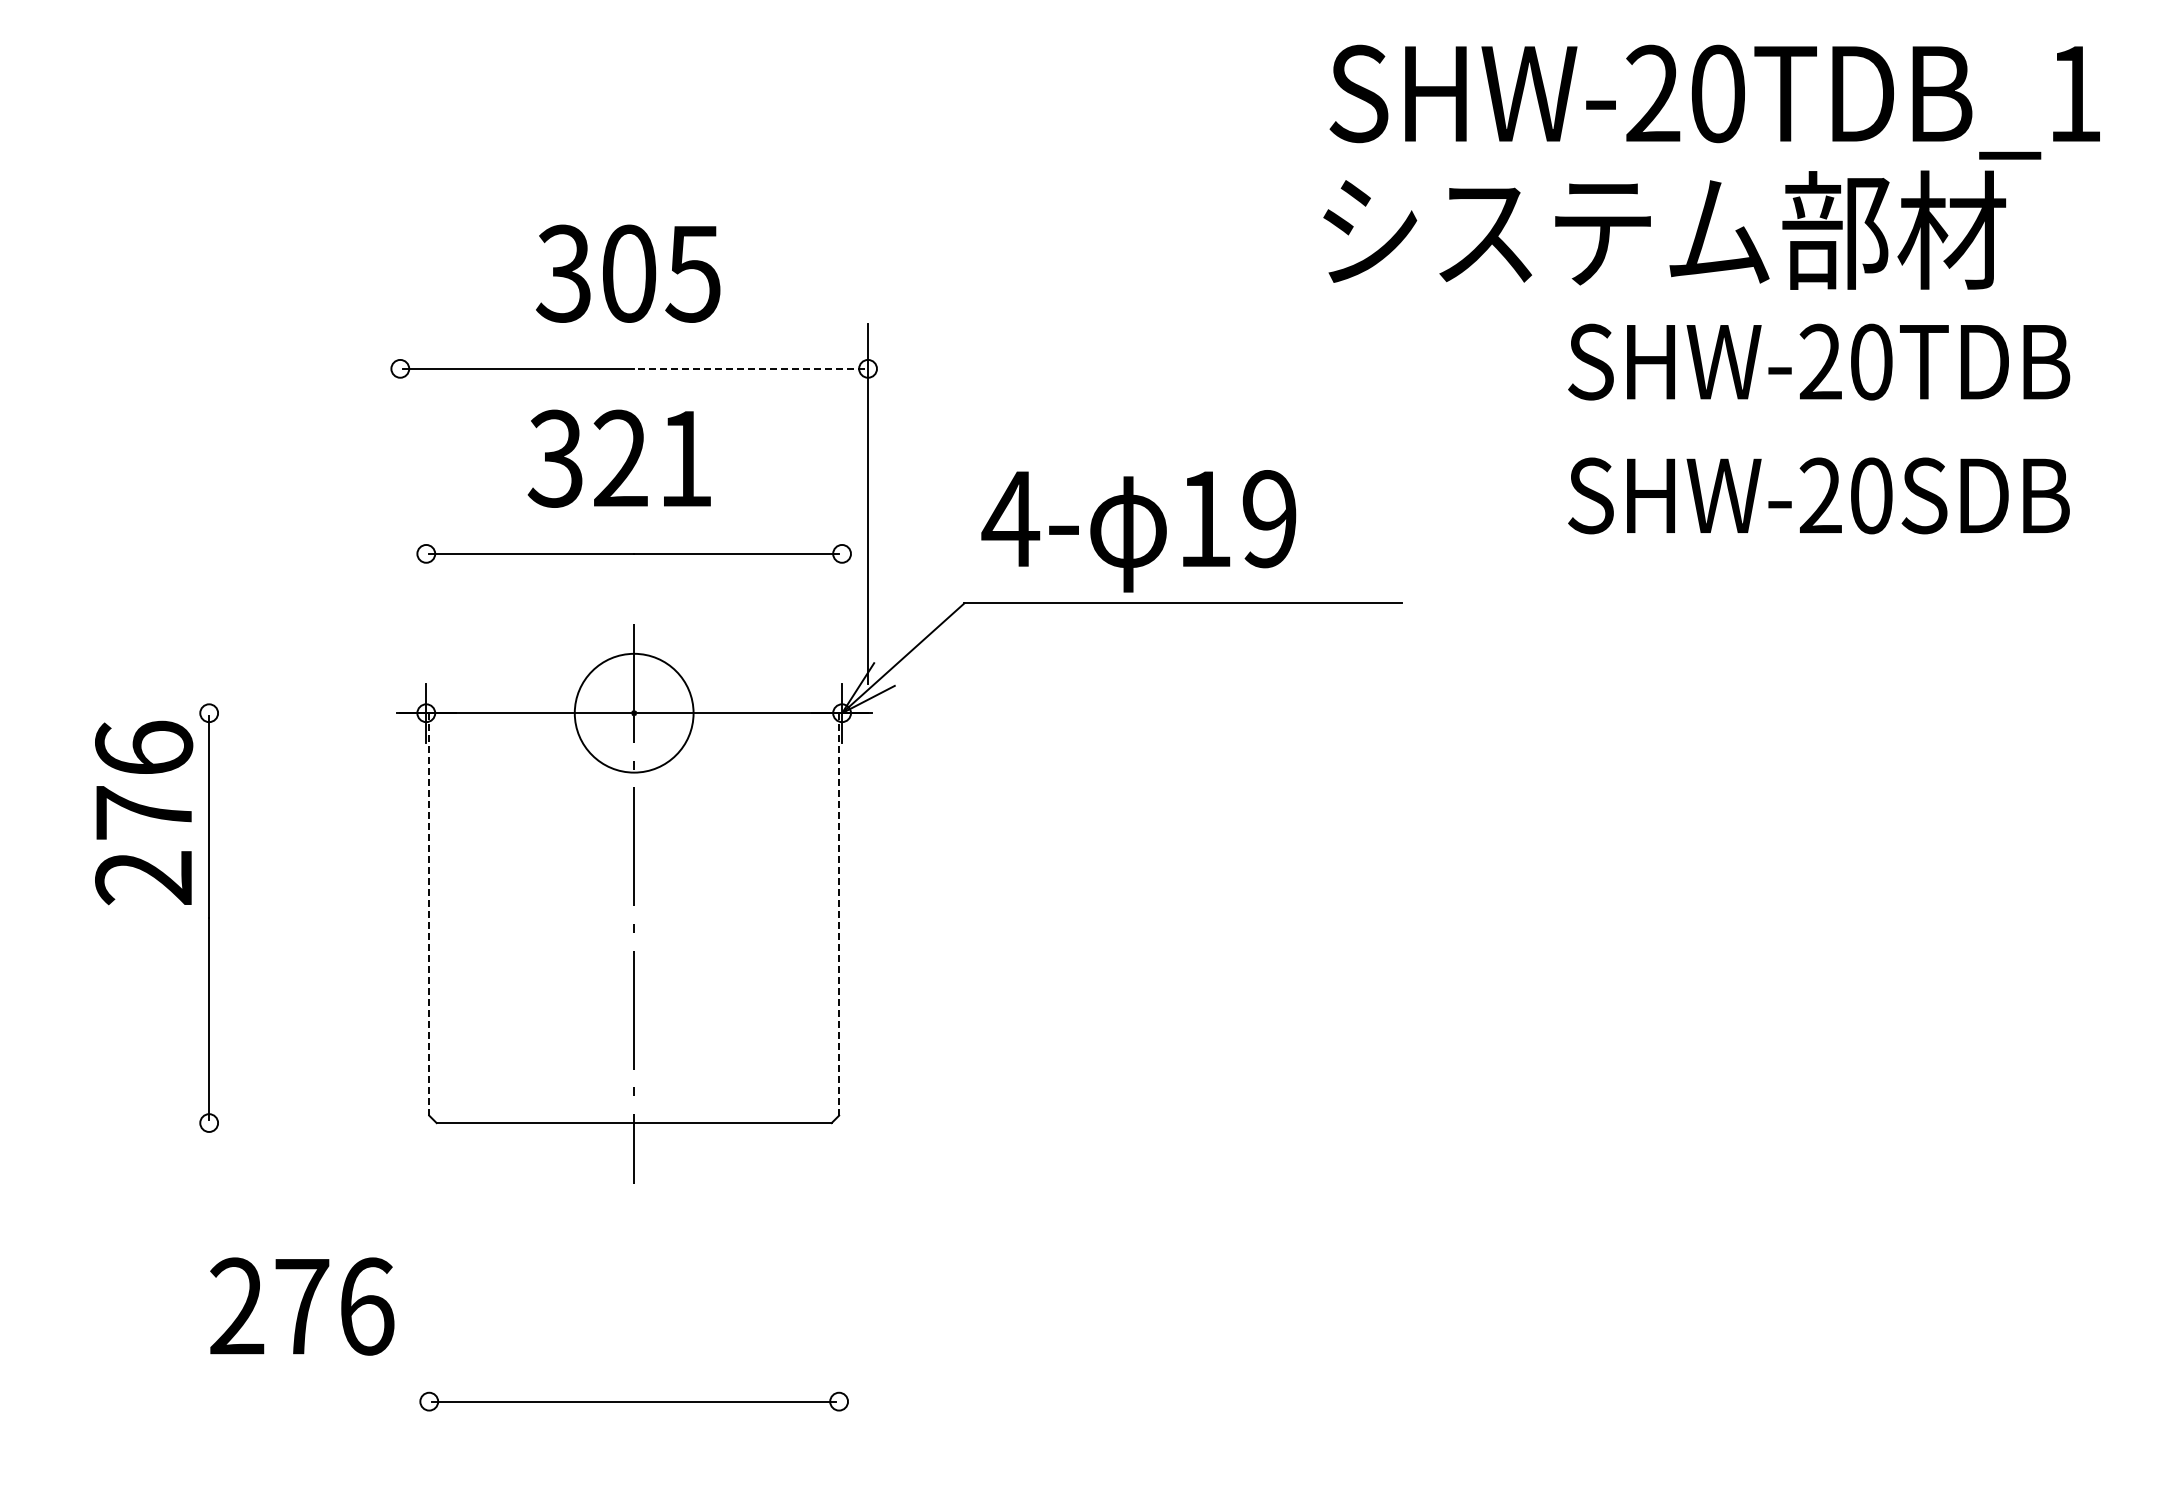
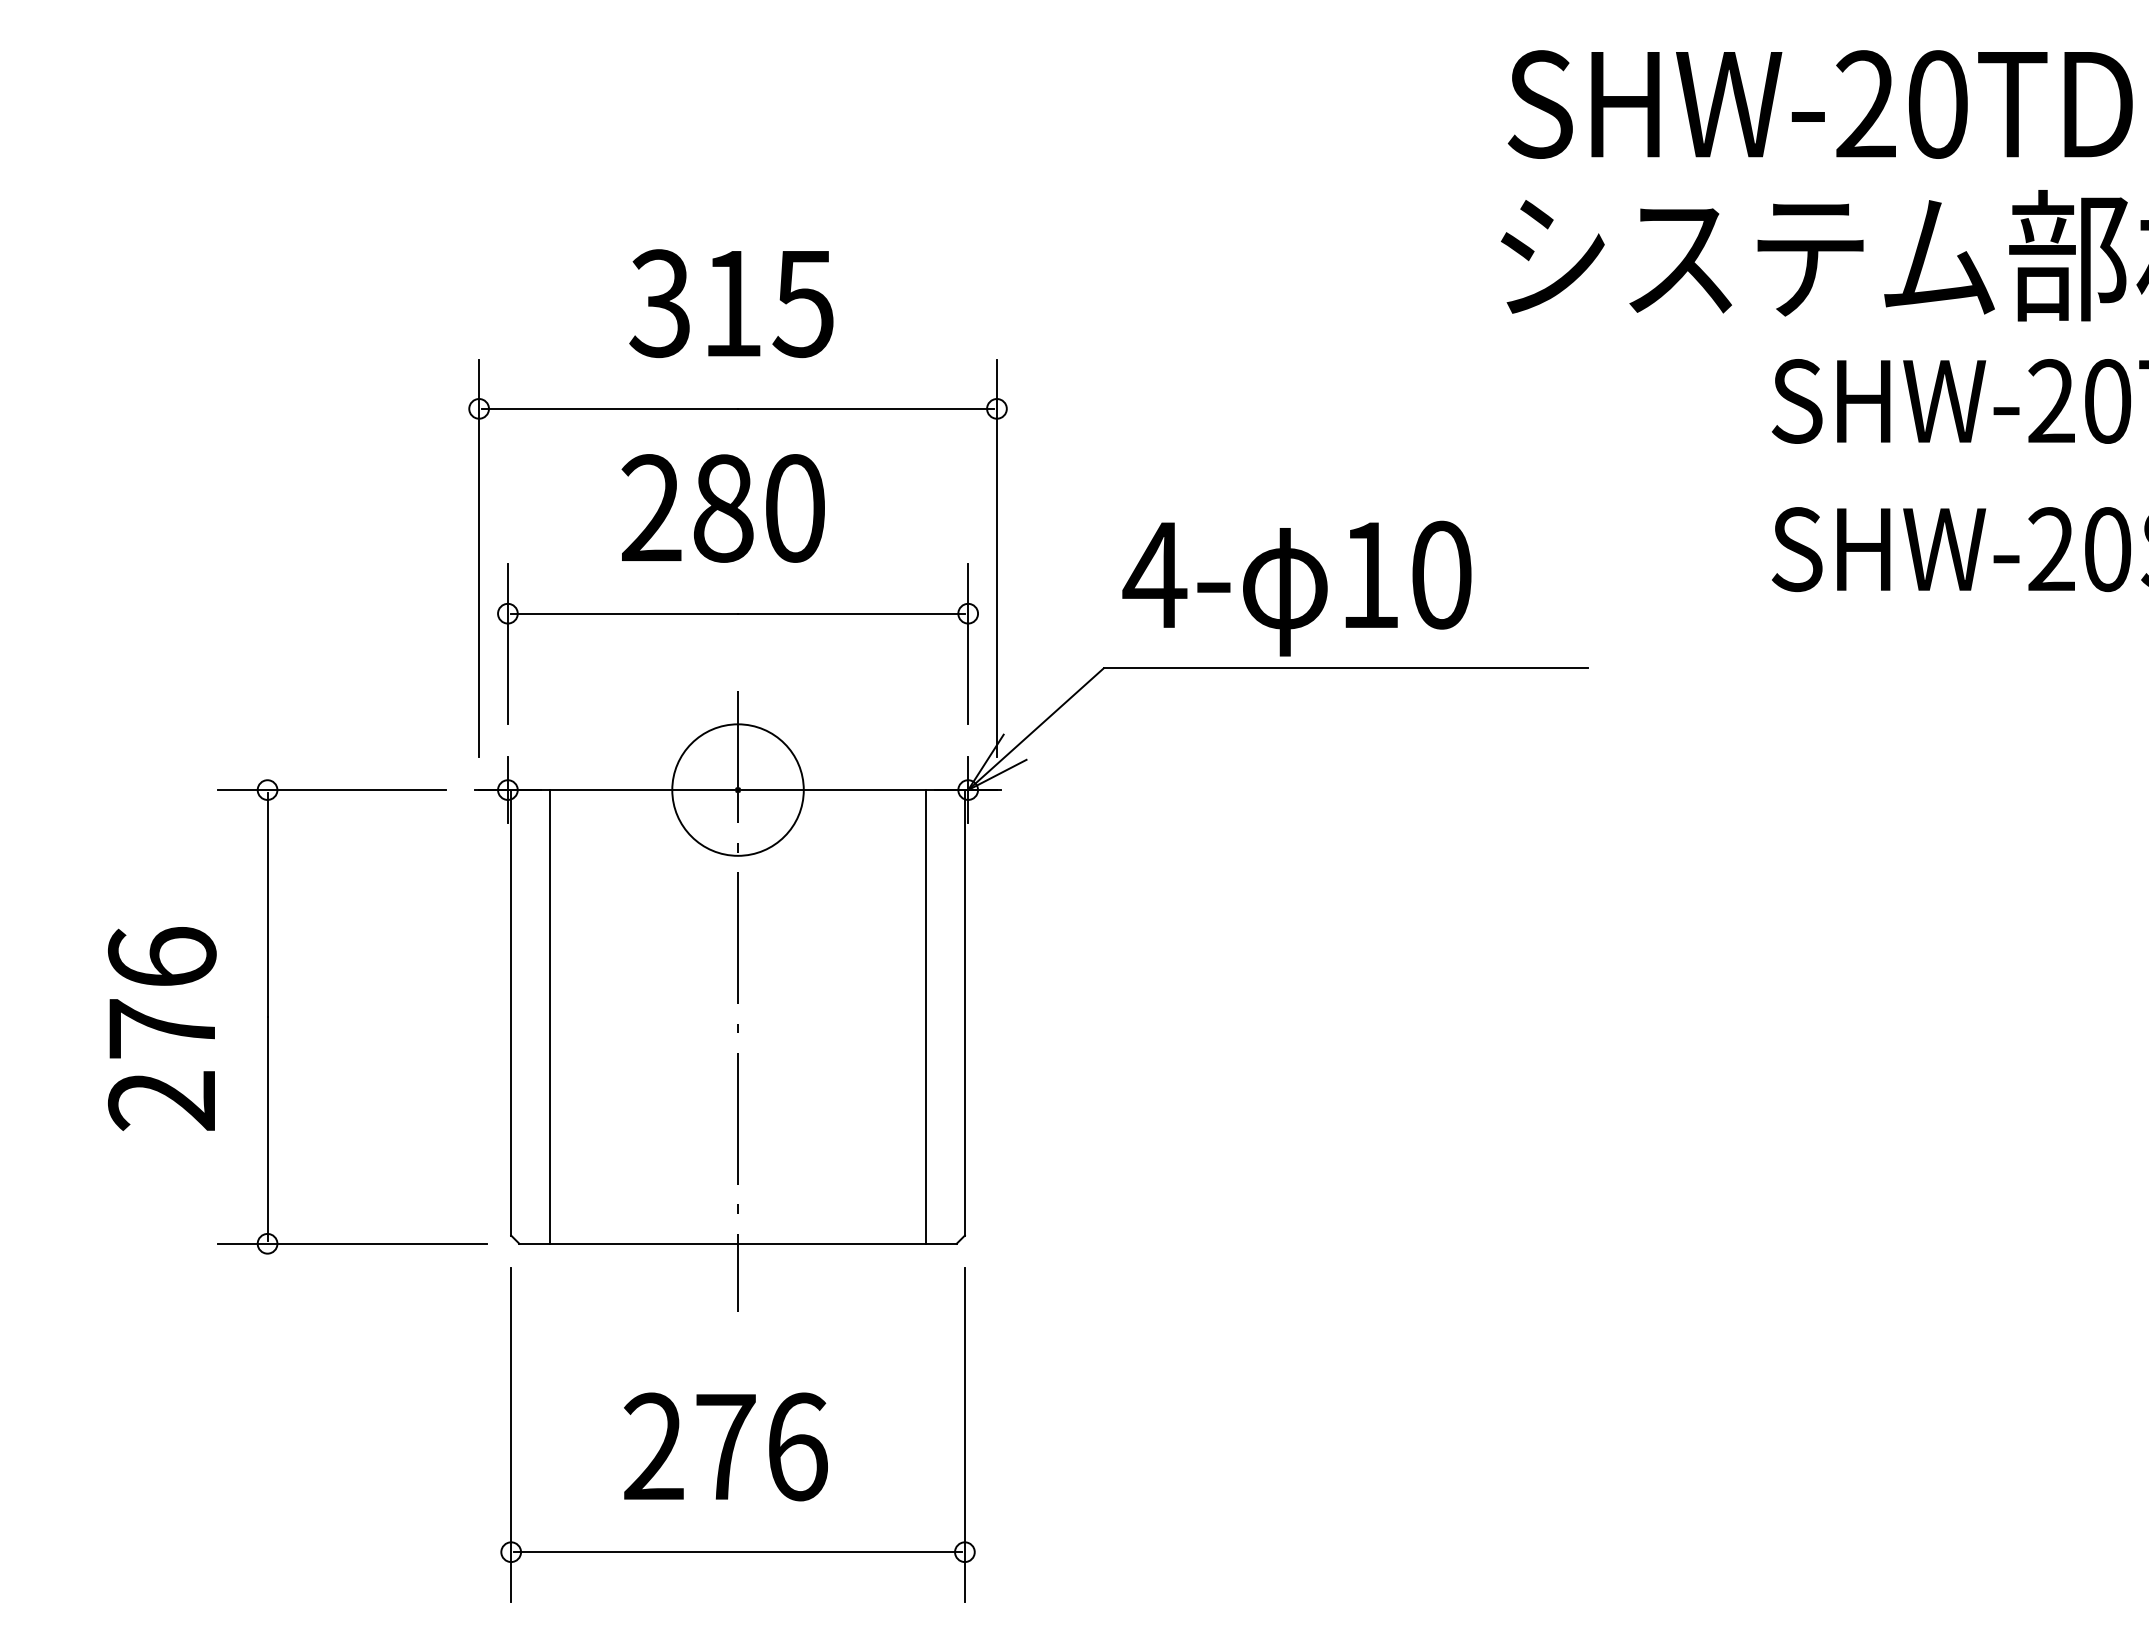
text: (629, 273) -> (732, 303), 305 -> 315
line: (749, 368) -> (865, 408), dashed -> solid
text: (619, 458) -> (721, 508), 321 -> 280
line: (400, 503) -> (479, 557), added
text: (1269, 519) -> (1441, 575), 19 -> 10
line: (426, 581) -> (508, 644), added
line: (842, 581) -> (968, 644), added
line: (267, 713) -> (332, 790), added
text: (144, 812) -> (162, 1028), moved
line: (429, 914) -> (511, 1012), dashed -> solid
line: (839, 914) -> (965, 1012), dashed -> solid
line: (464, 918) -> (550, 1017), added
line: (804, 918) -> (926, 1017), added
line: (285, 1123) -> (352, 1244), added
line: (429, 1295) -> (511, 1434), added
line: (839, 1295) -> (965, 1434), added
text: (302, 1306) -> (726, 1446), moved

